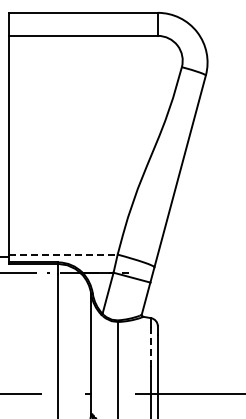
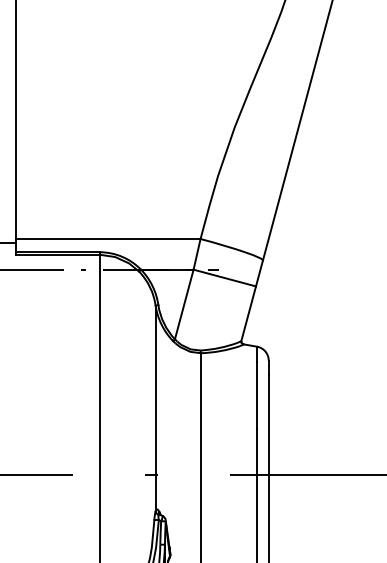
line: (63, 254) -> (108, 238), dashed -> solid
line: (151, 347) -> (257, 396), dashed -> solid

